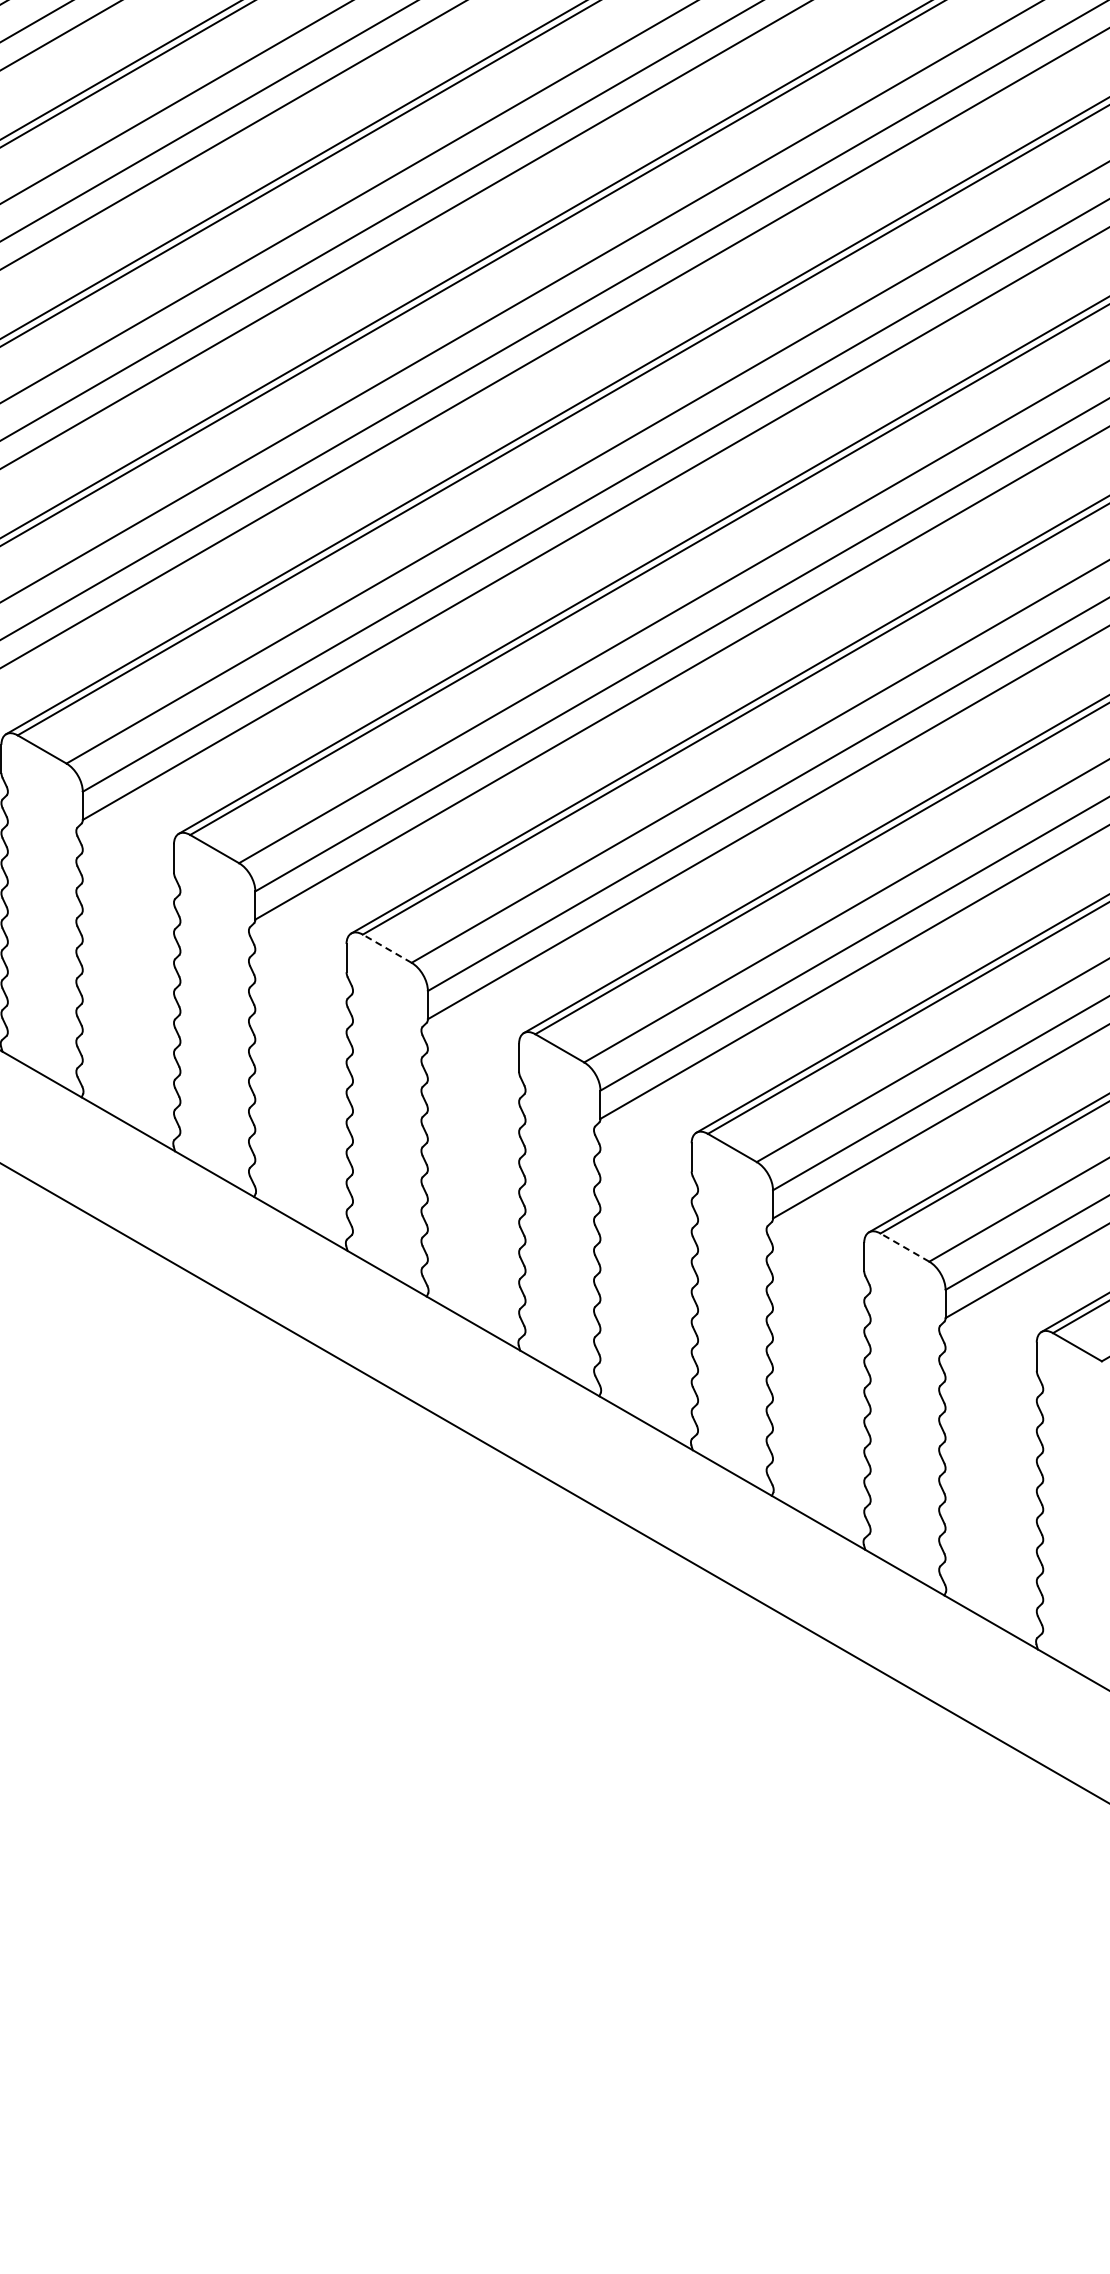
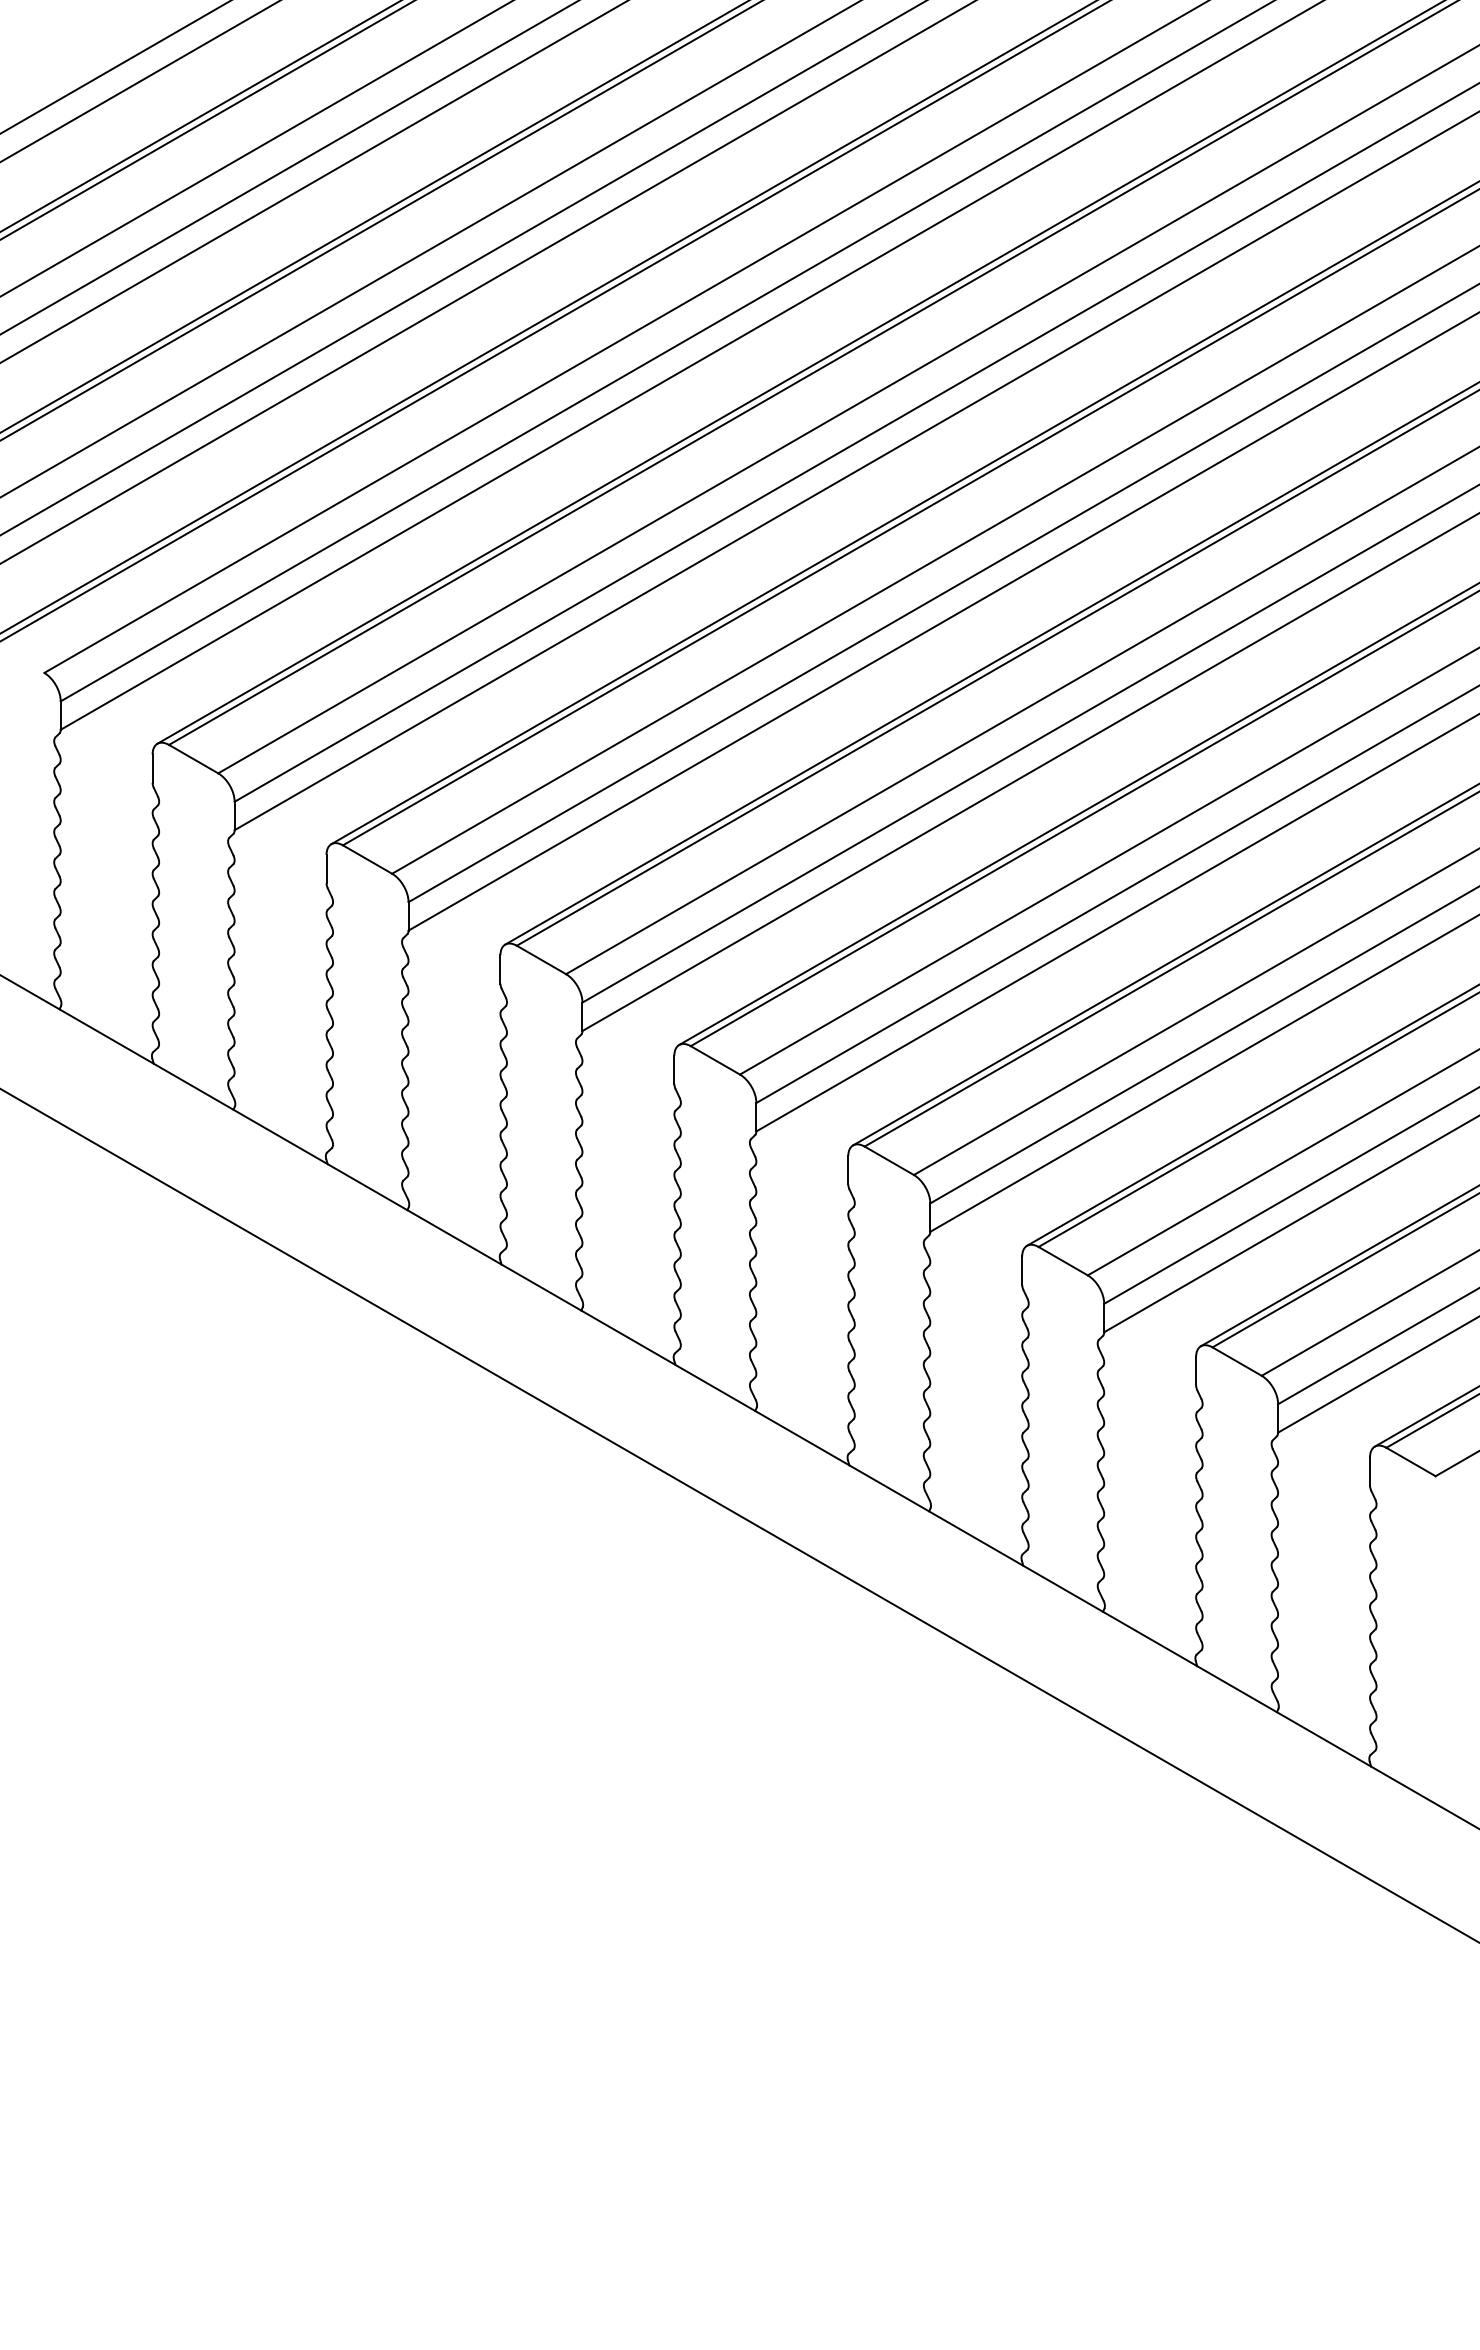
line: (386, 948) -> (714, 1060), dashed -> solid
line: (904, 1247) -> (1236, 1361), dashed -> solid

